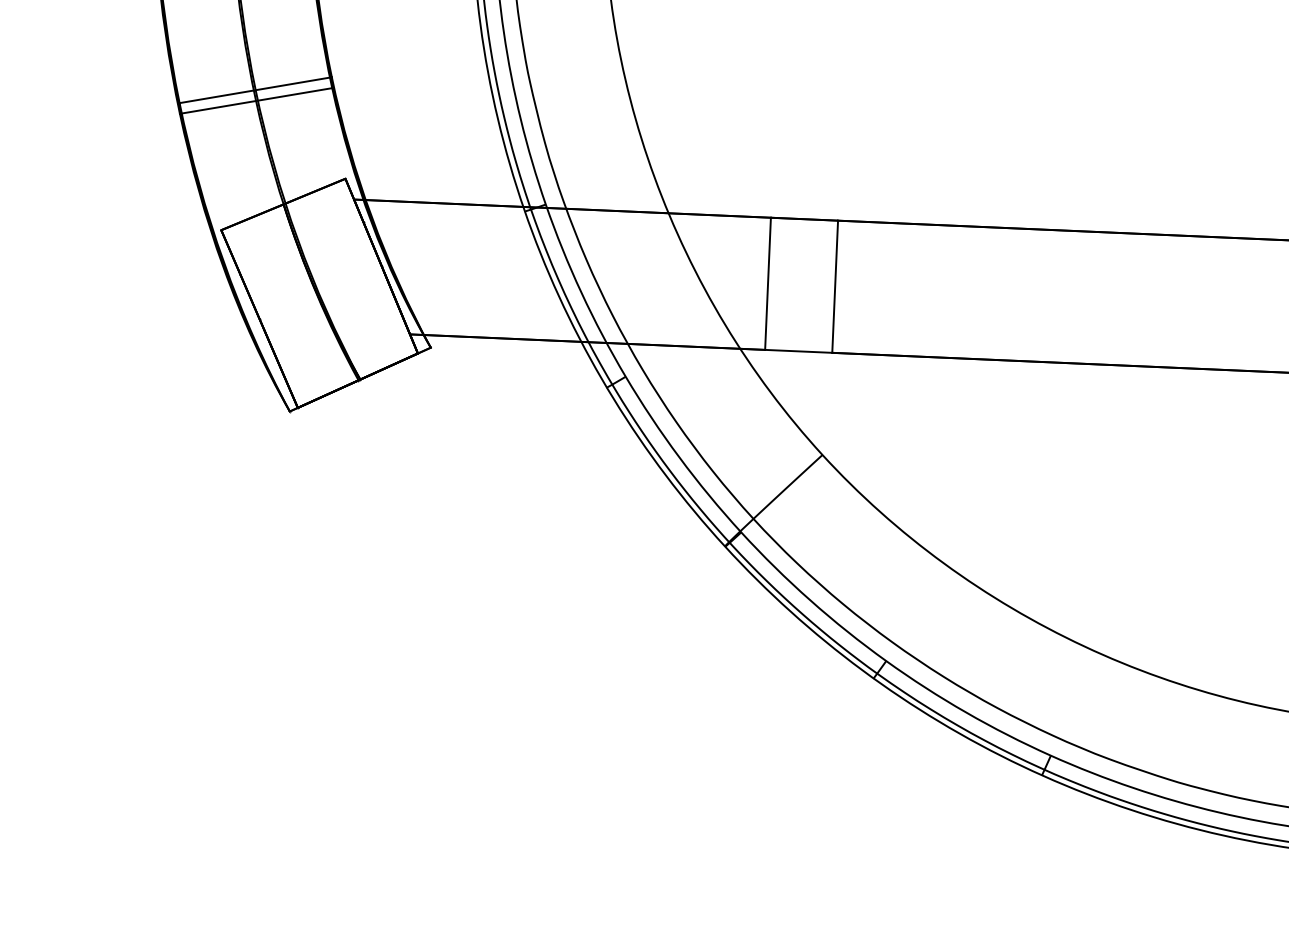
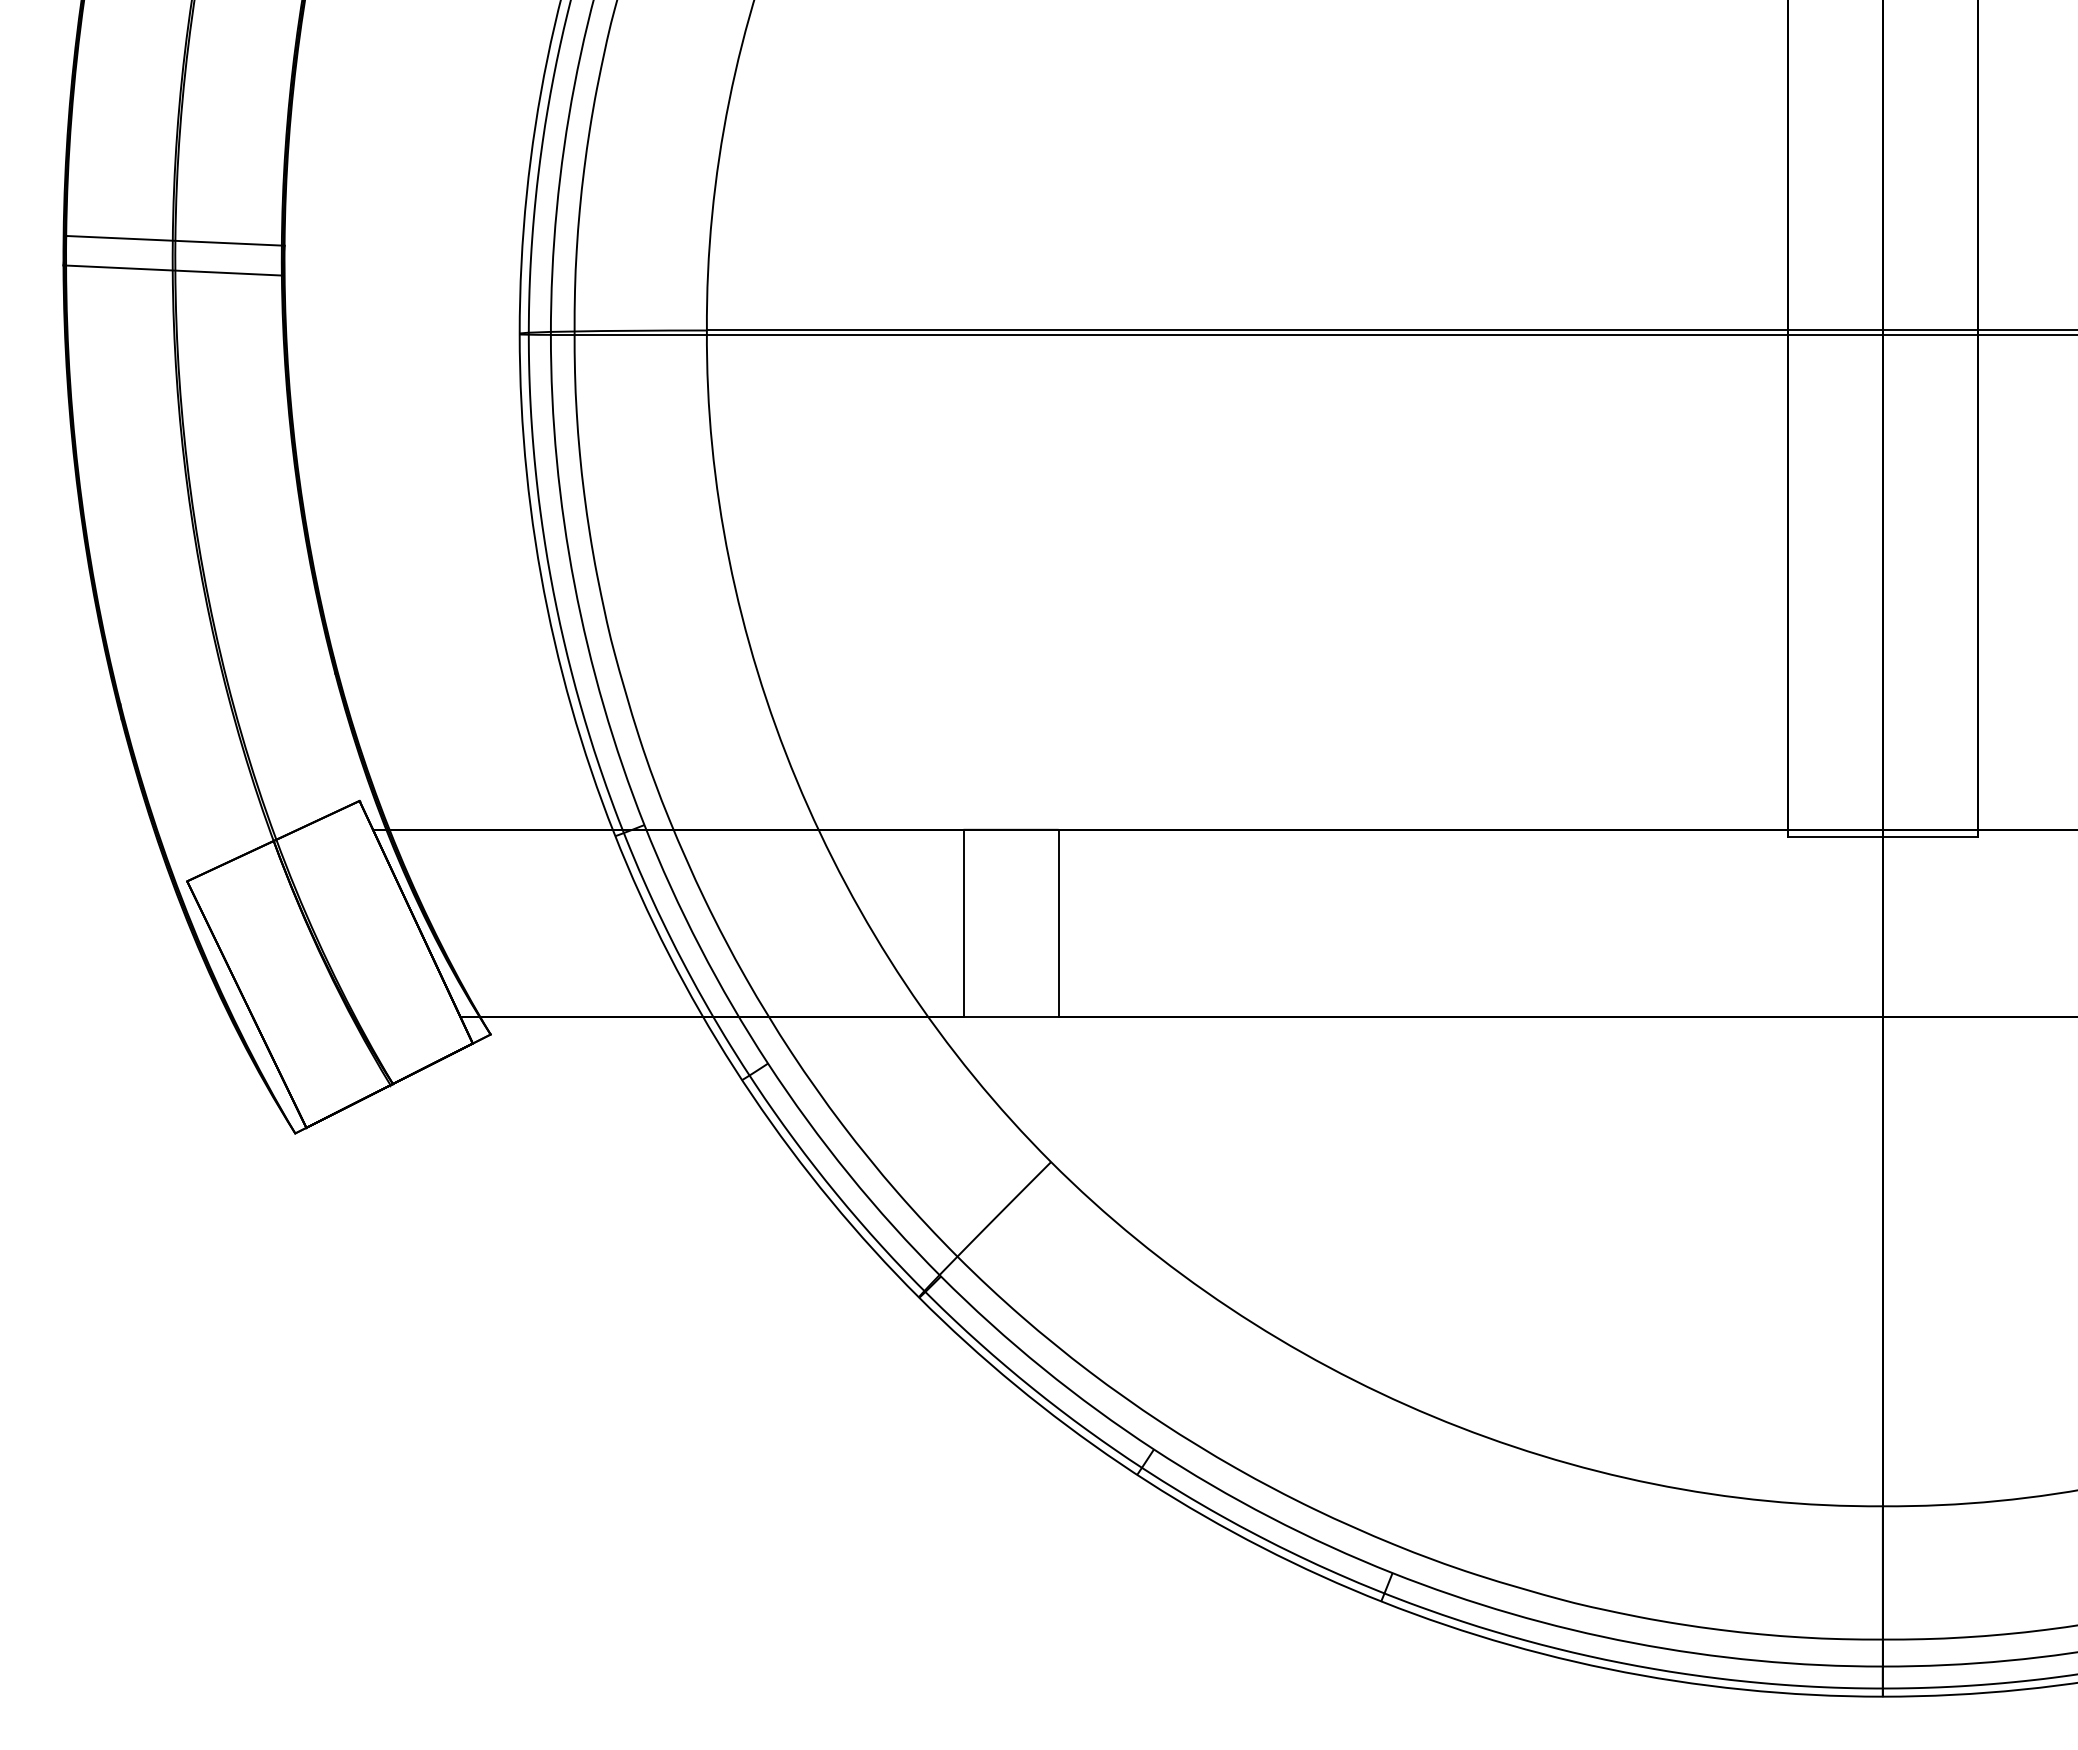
line: (255, 90) -> (226, 681), removed
line: (256, 100) -> (228, 696), removed

